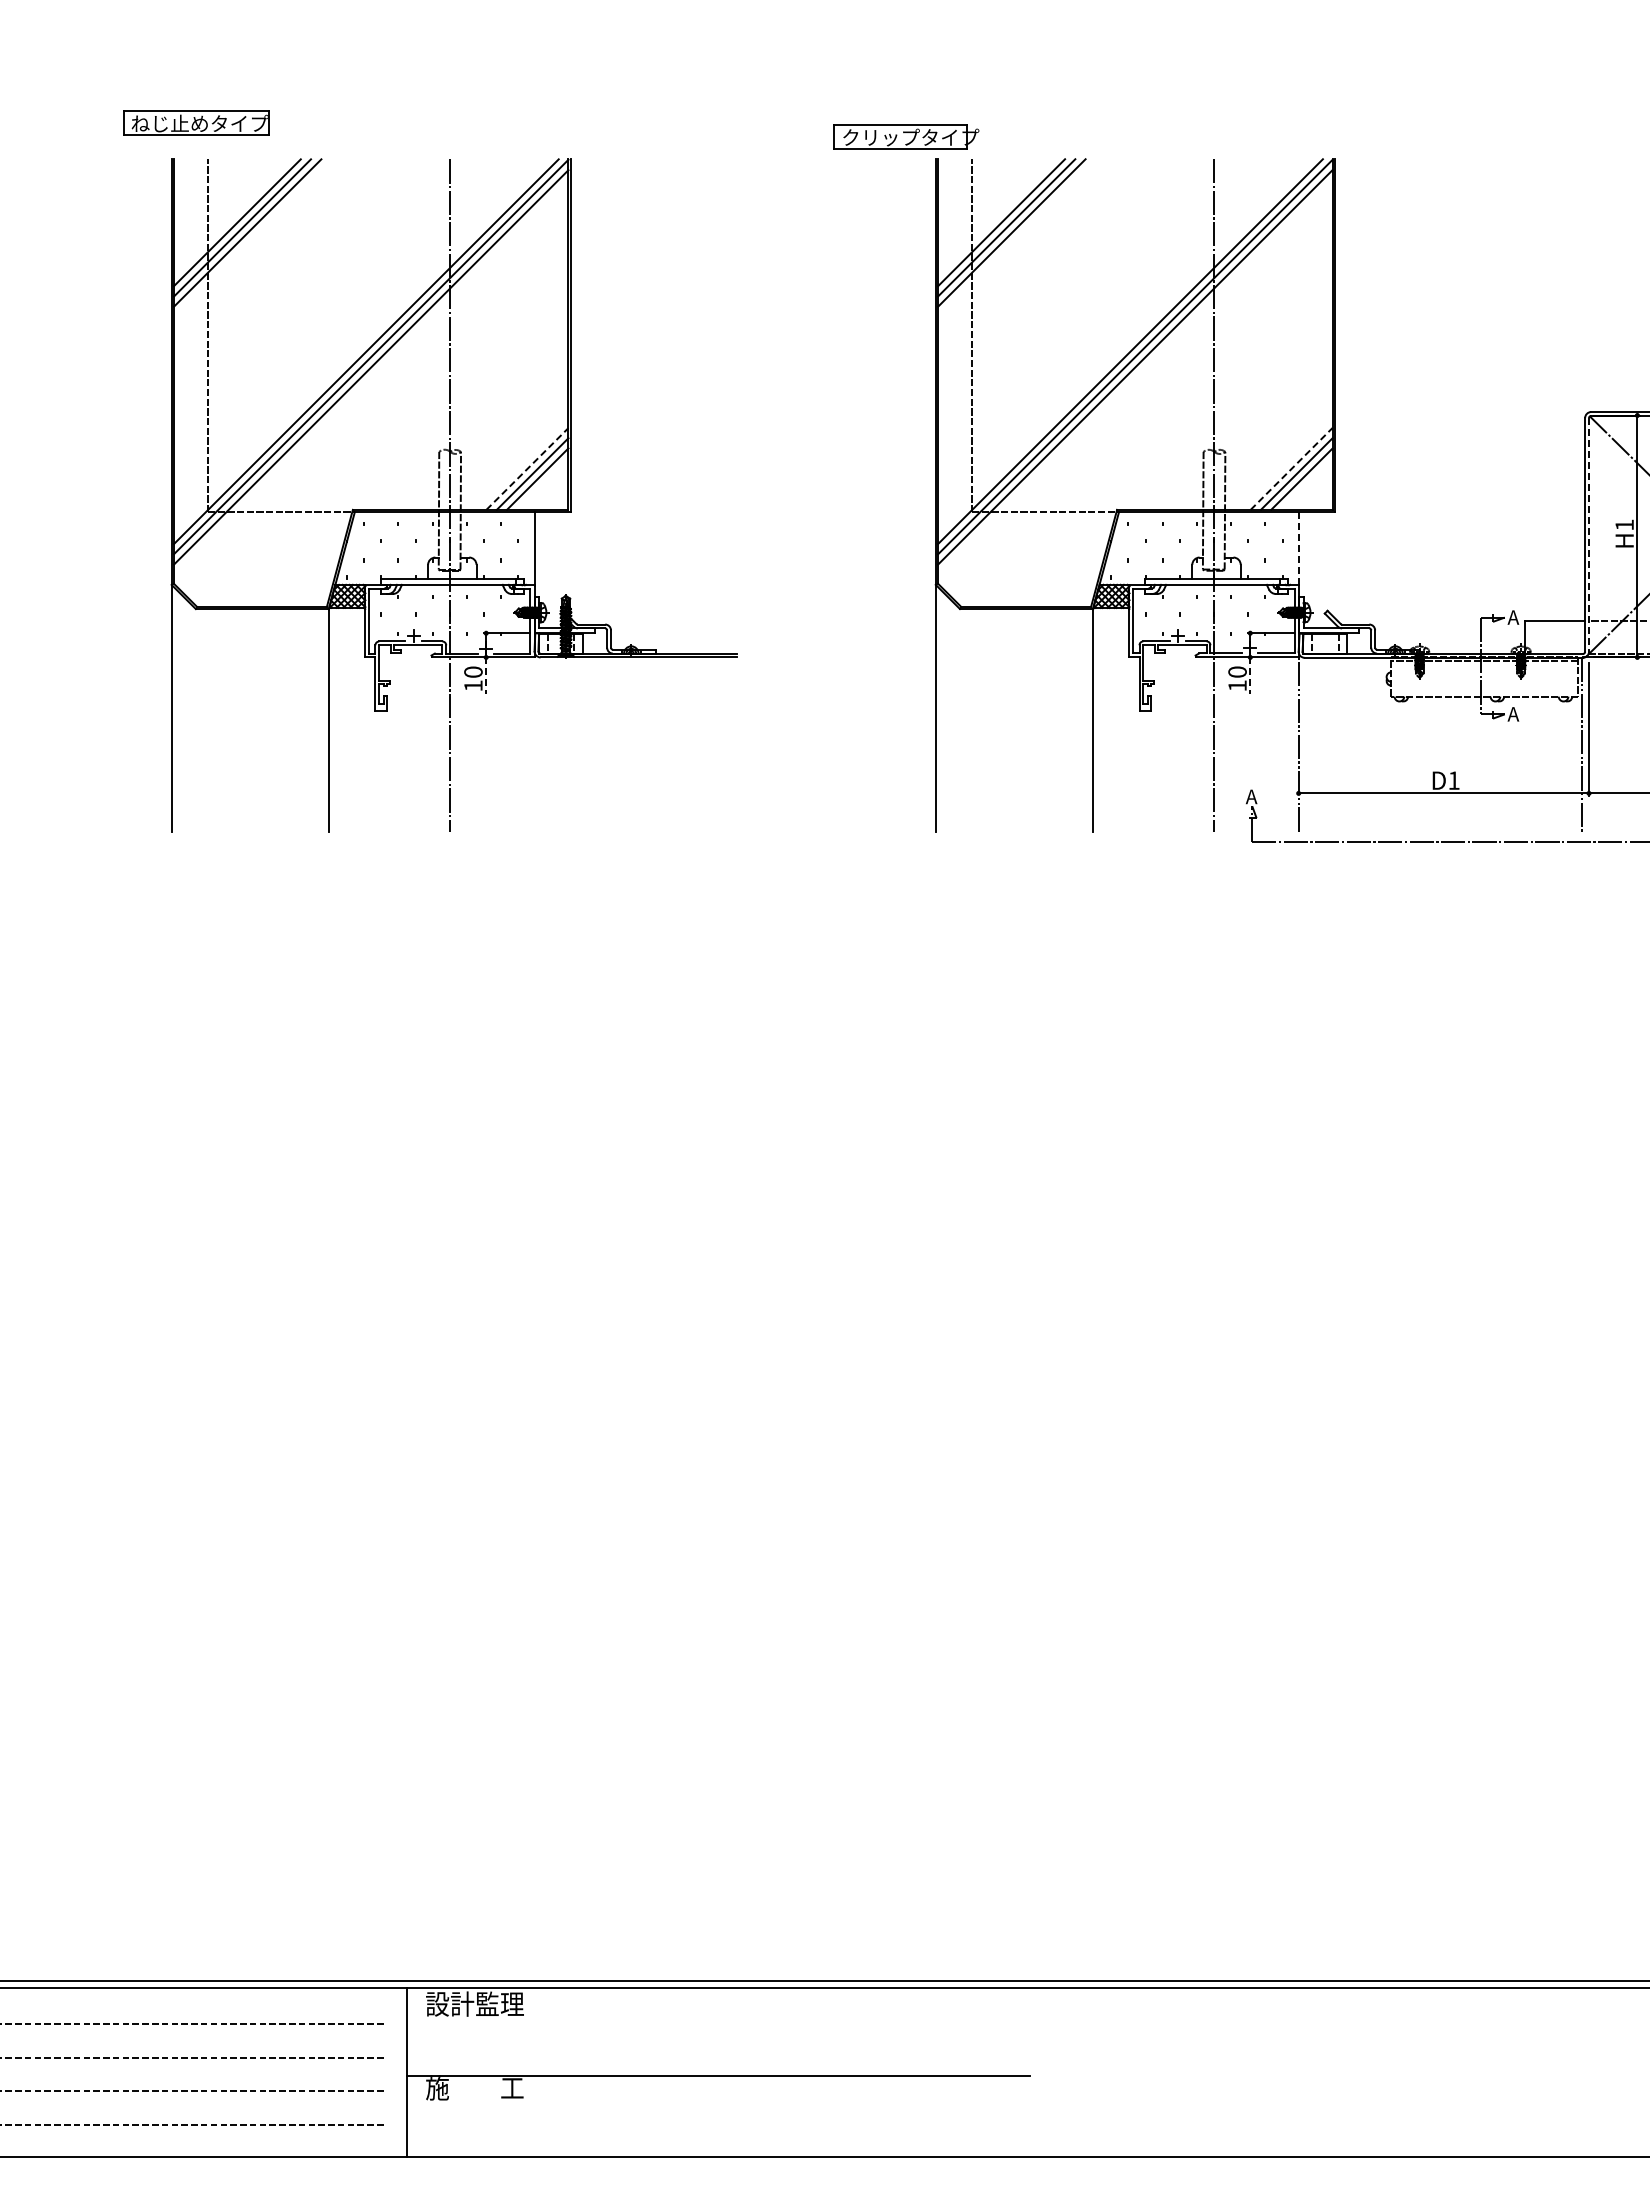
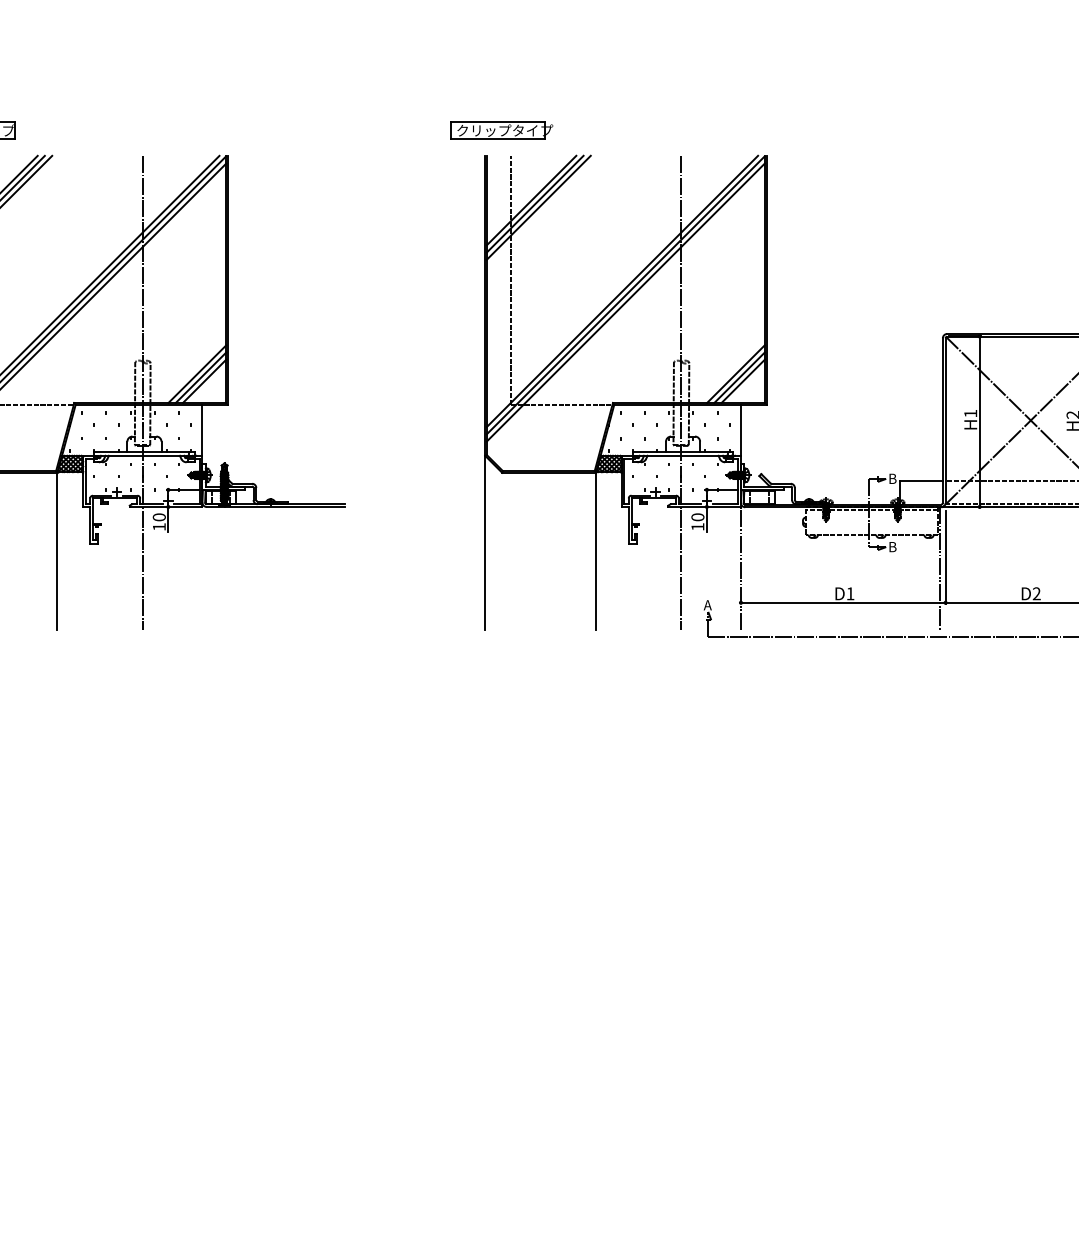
part: (906, 136) -> (501, 129), moved
line: (1291, 468) -> (735, 373), dashed -> solid
line: (527, 469) -> (197, 374), dashed -> solid
line: (1589, 534) -> (945, 420), dashed -> solid
line: (1298, 548) -> (740, 430), dashed -> solid
text: (1513, 617) -> (892, 478), A -> B
line: (486, 675) -> (168, 519), dashed -> solid
line: (1250, 675) -> (707, 519), dashed -> solid
text: (1513, 714) -> (892, 547), A -> B

